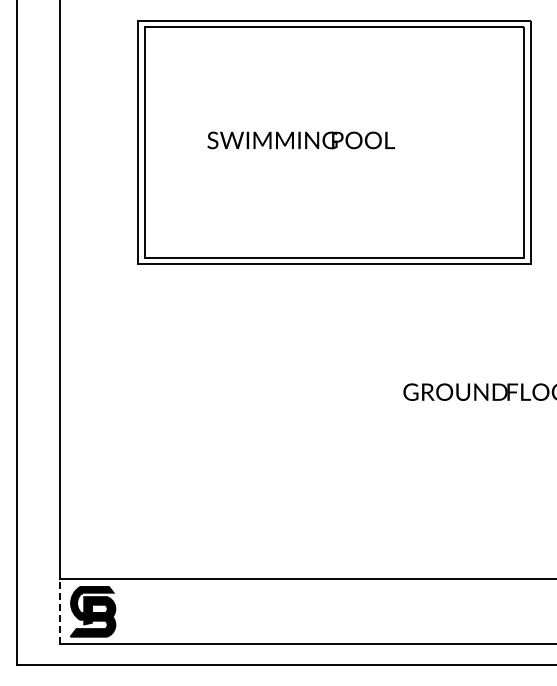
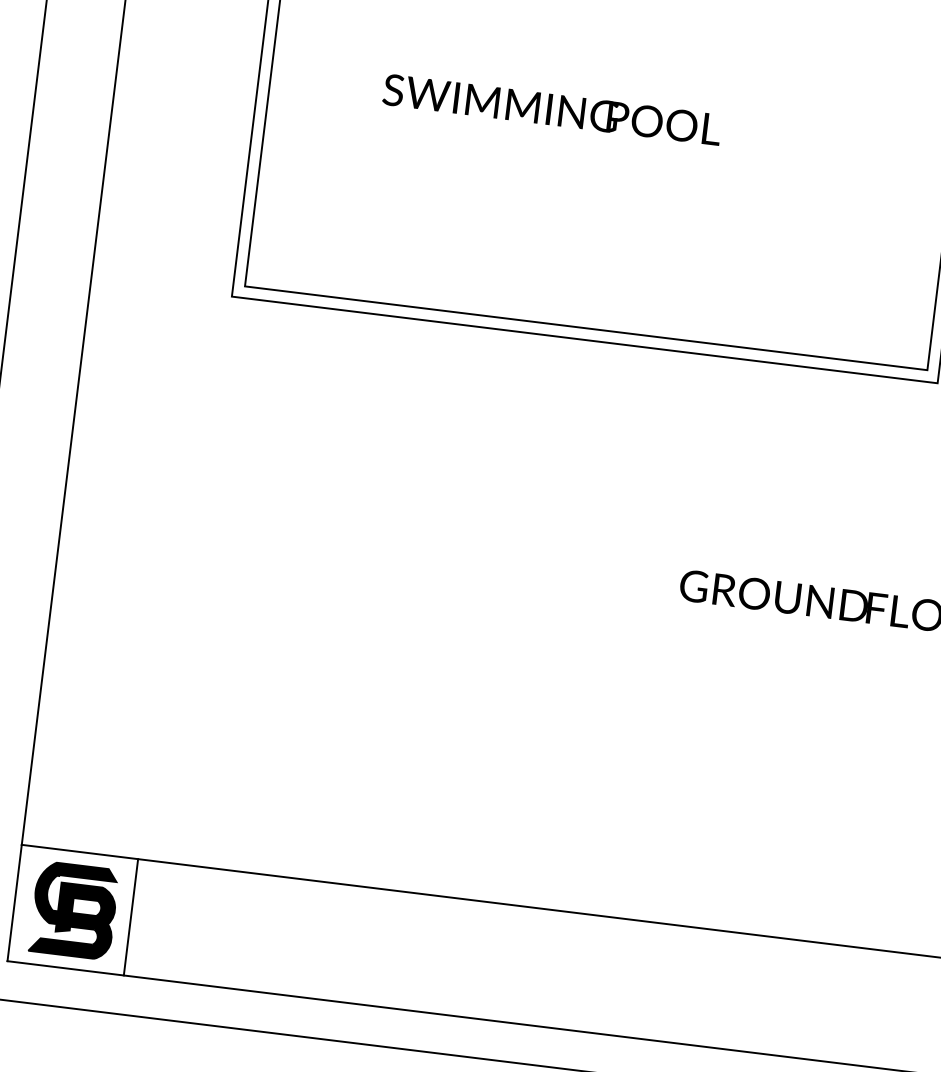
line: (59, 610) -> (14, 901), dashed -> solid
line: (124, 611) -> (130, 917), added

